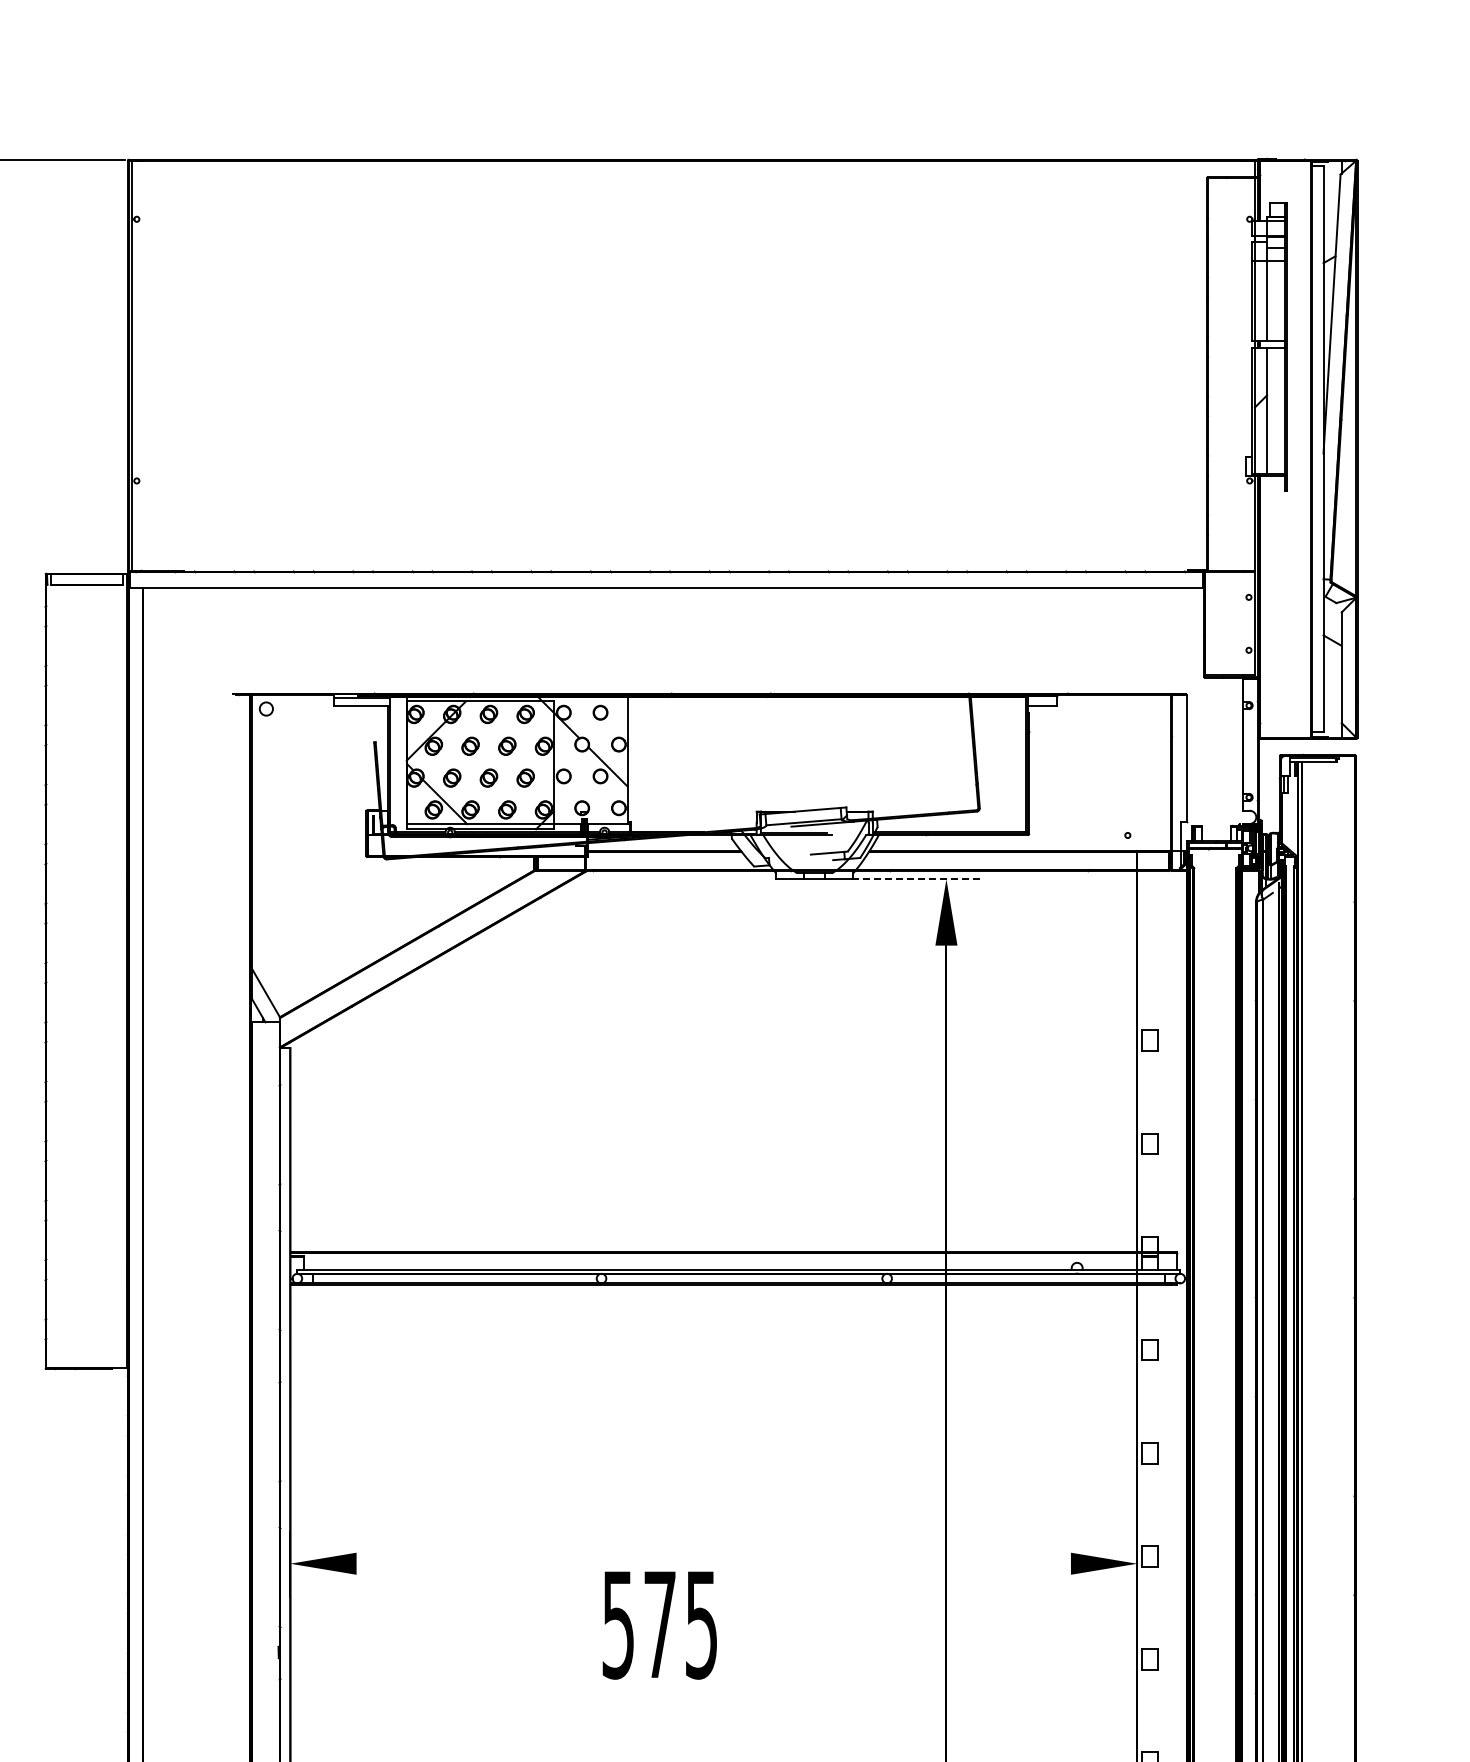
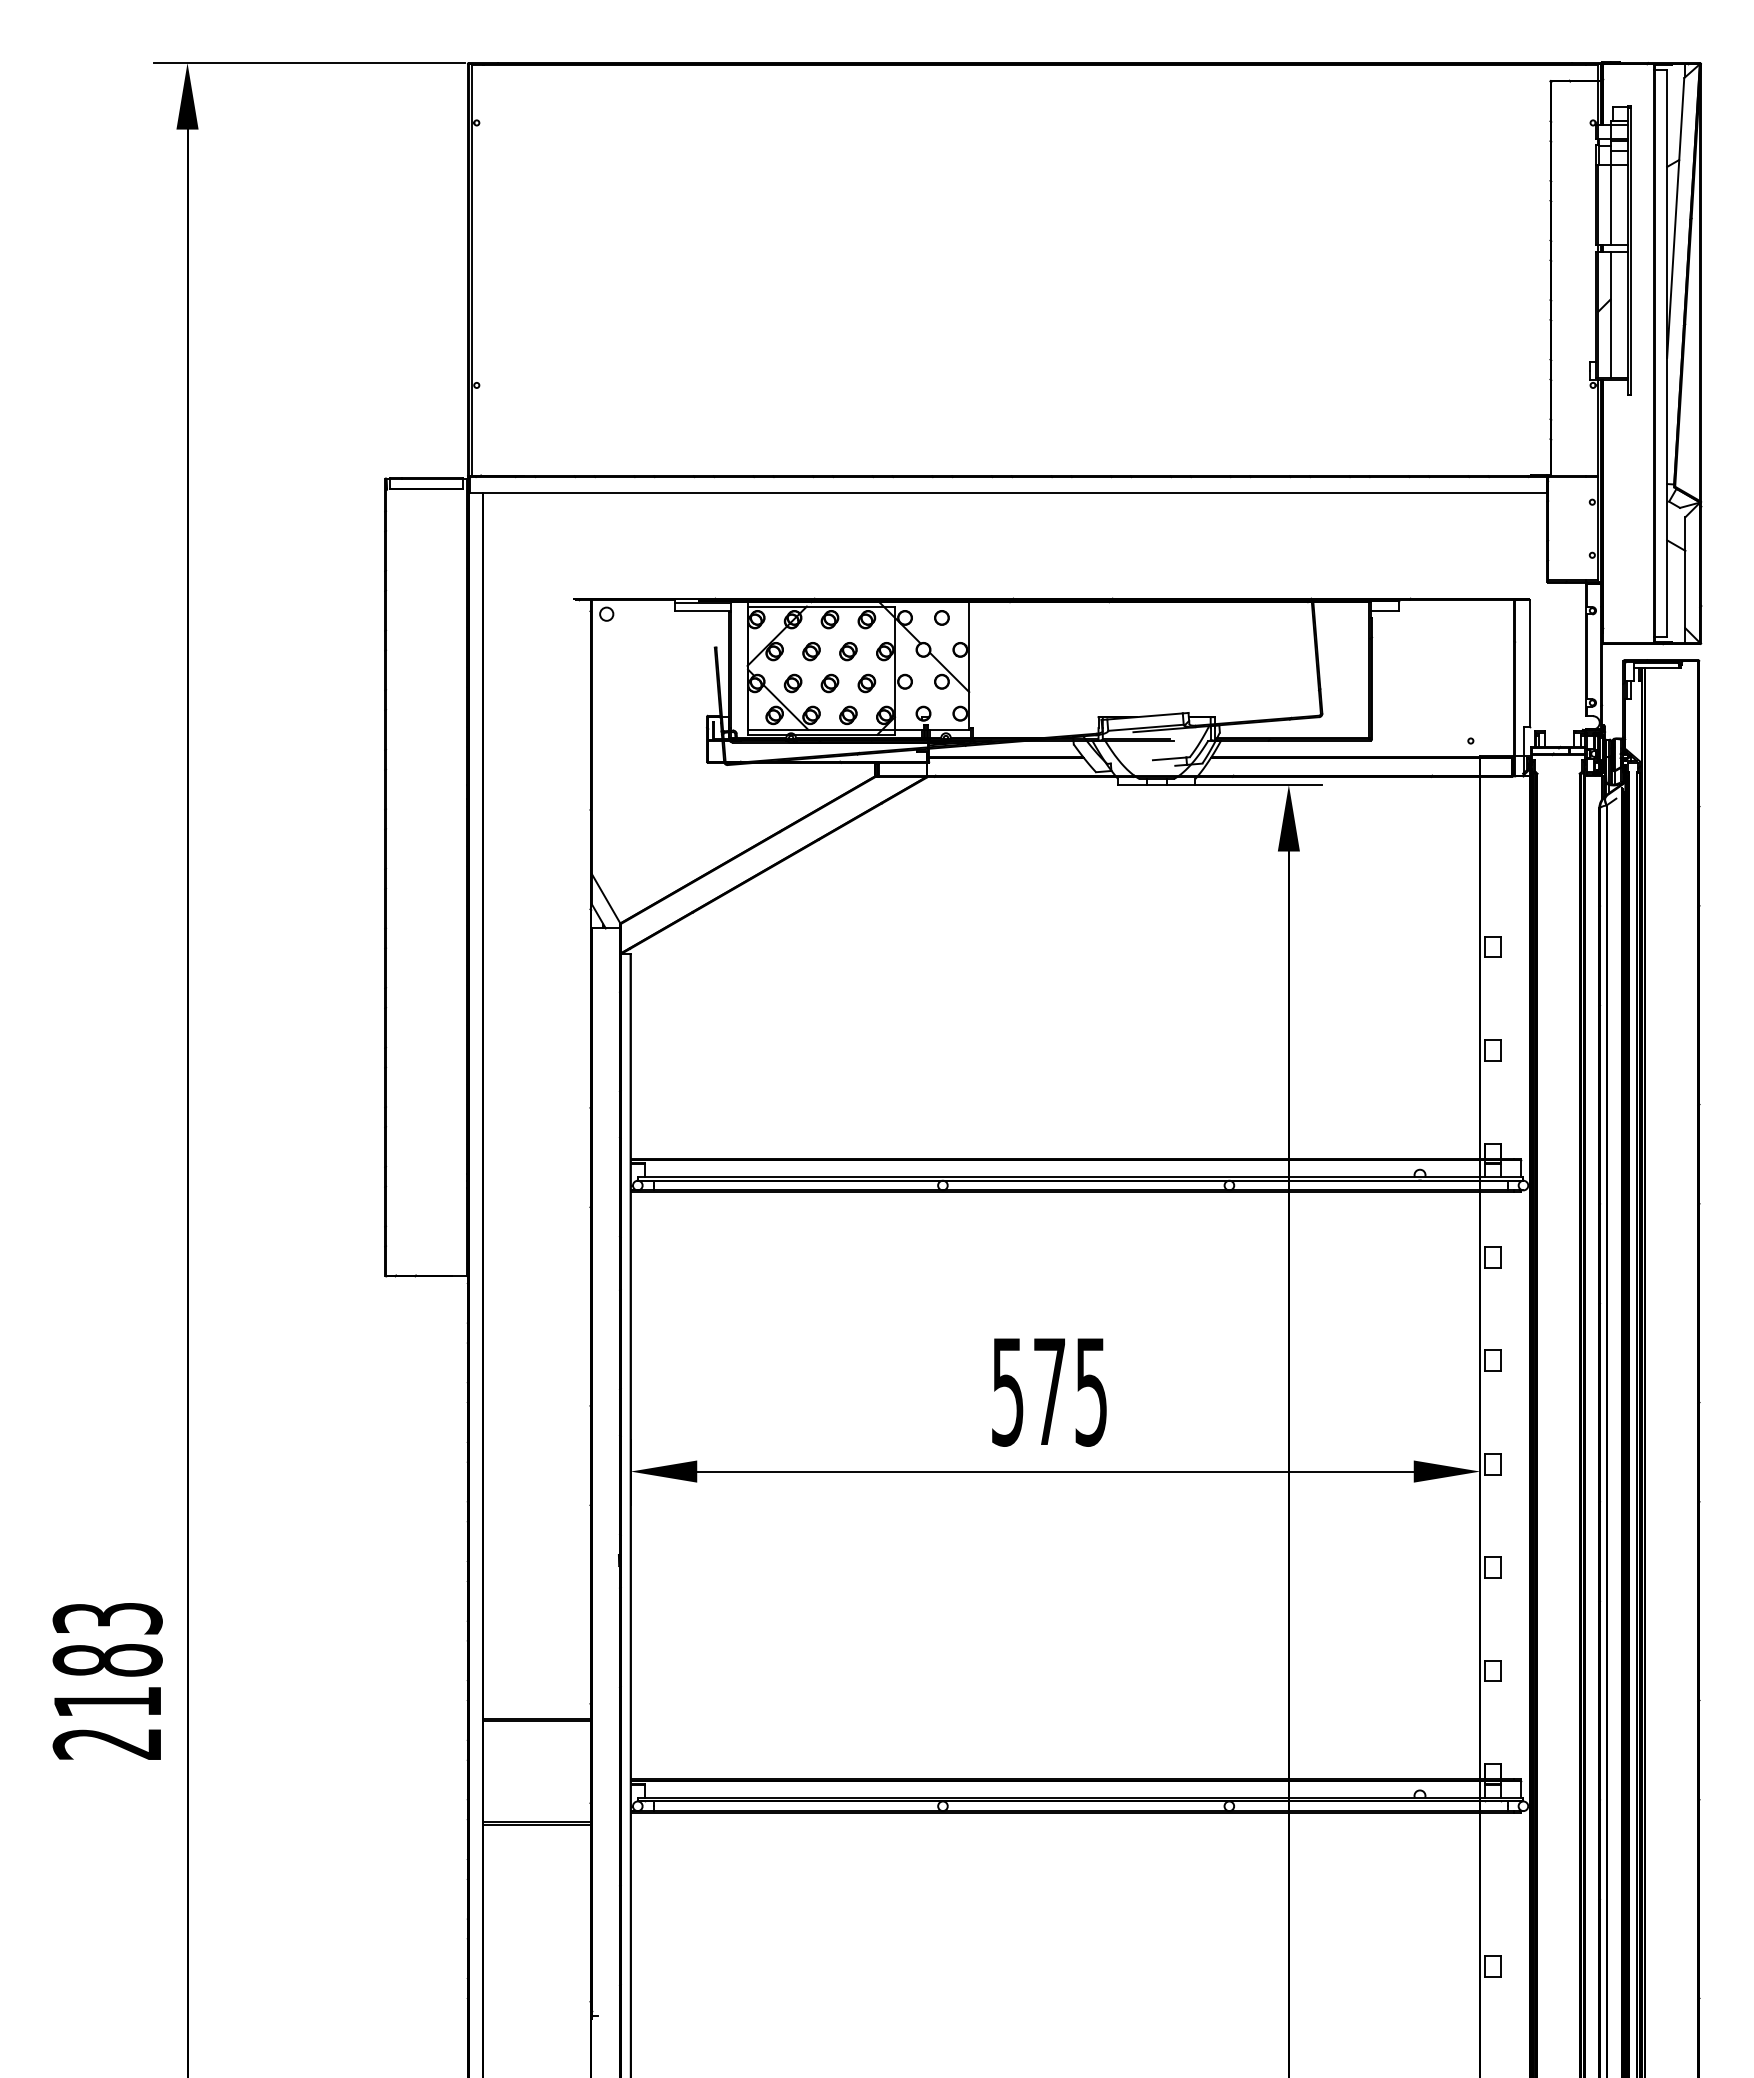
line: (916, 879) -> (1258, 785), dashed -> solid
line: (713, 1563) -> (1055, 1471), added
text: (659, 1625) -> (1049, 1392), moved

